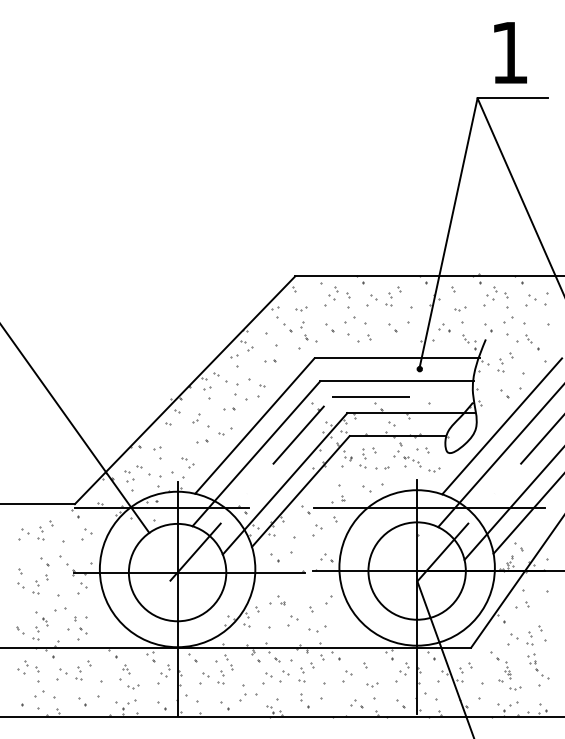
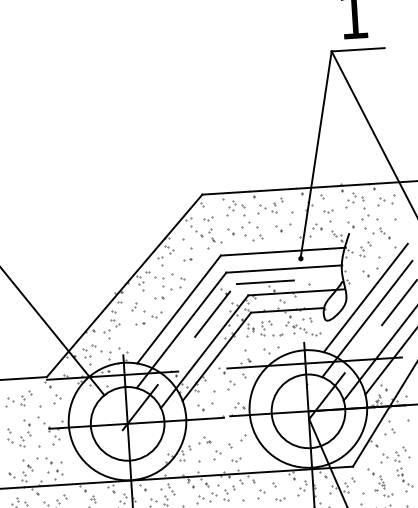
part: (187, 462) -> (115, 322), moved
part: (70, 613) -> (48, 459), size x0.62
part: (317, 628) -> (235, 459), size x0.62

